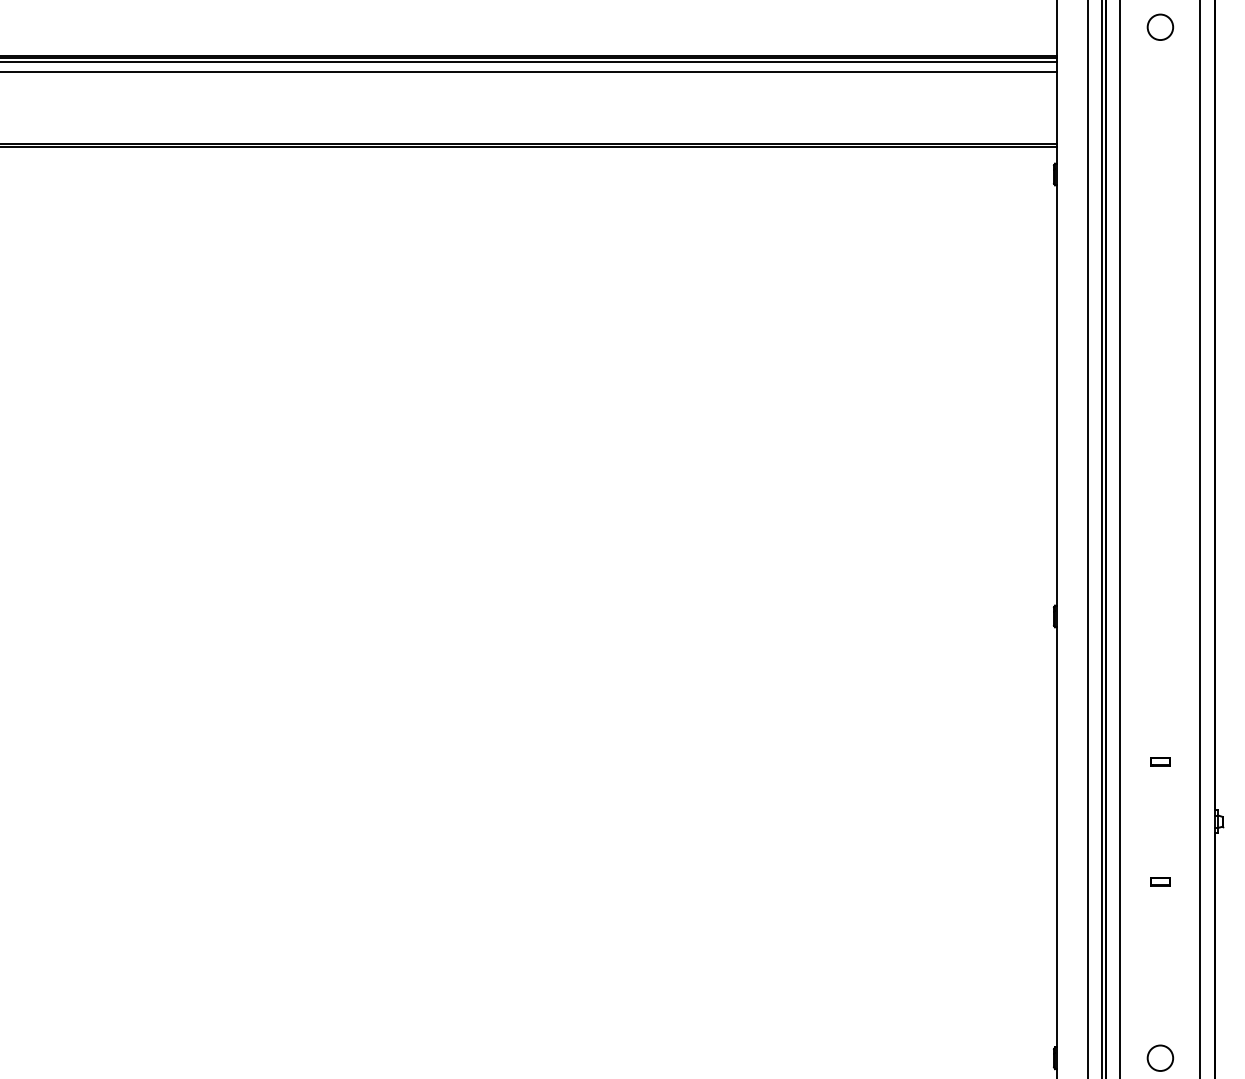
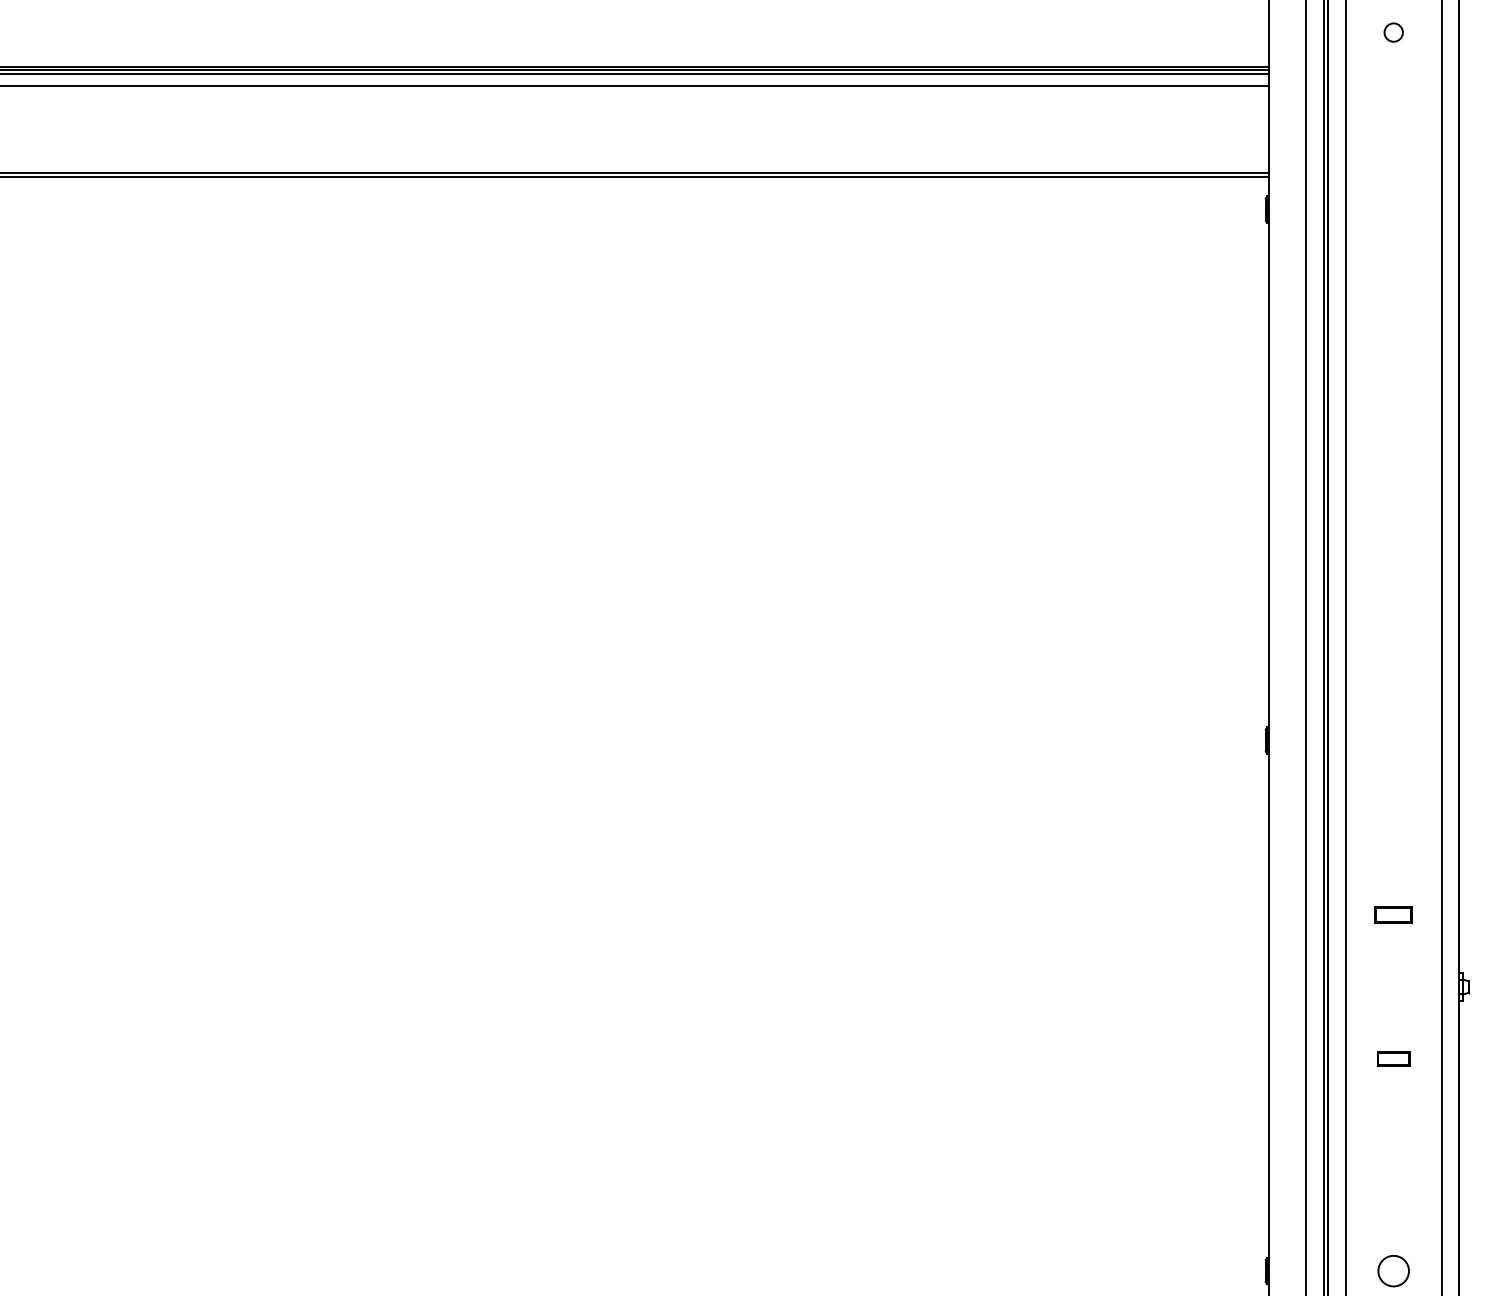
circle: (1160, 26) -> (1393, 31), size x0.6
part: (1160, 761) -> (1393, 914), size x1.6
part: (1160, 881) -> (1393, 1058), size x1.4

